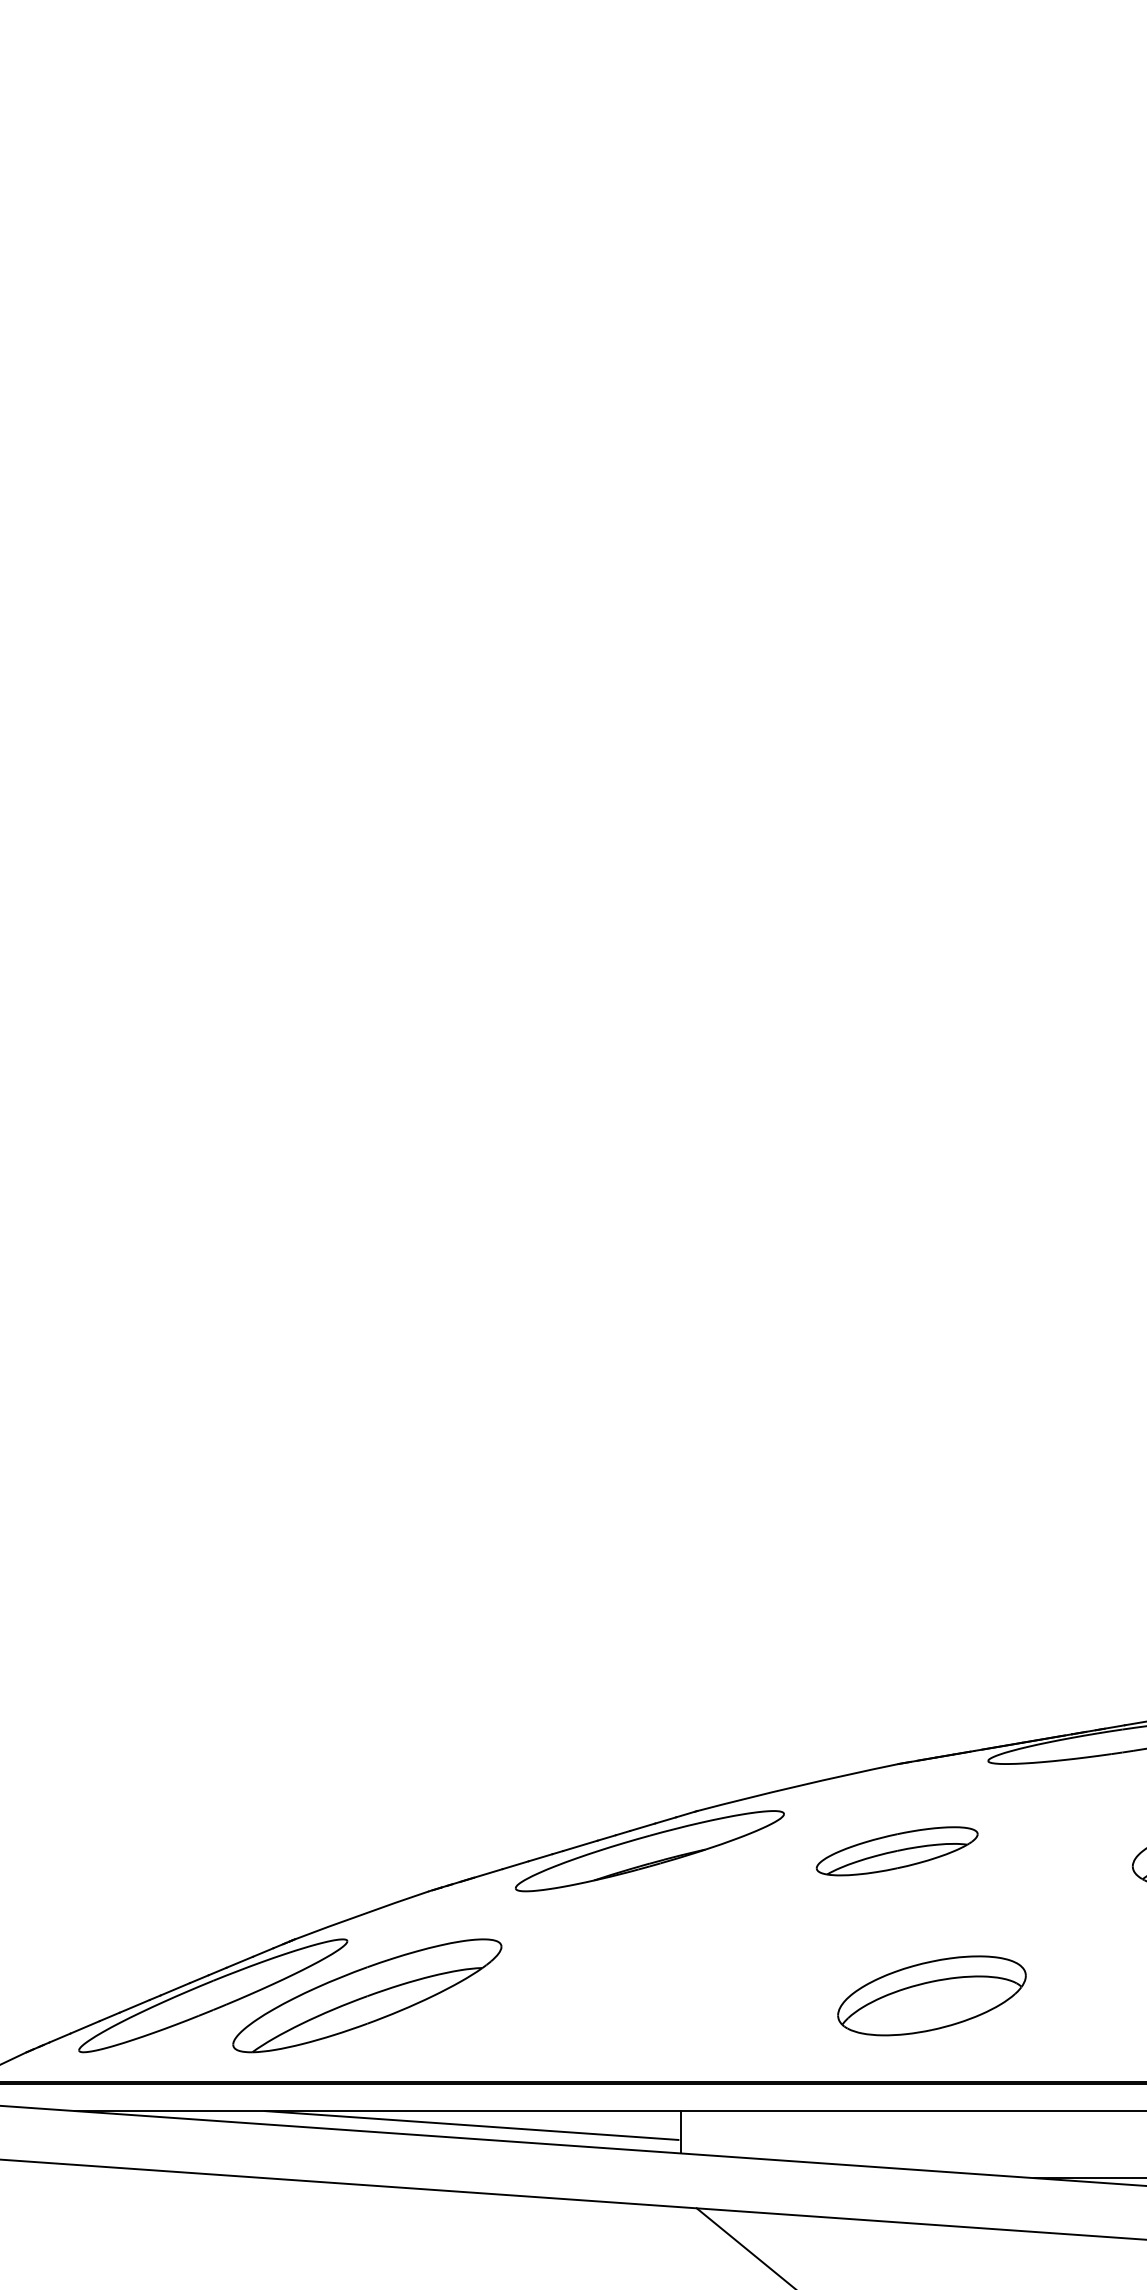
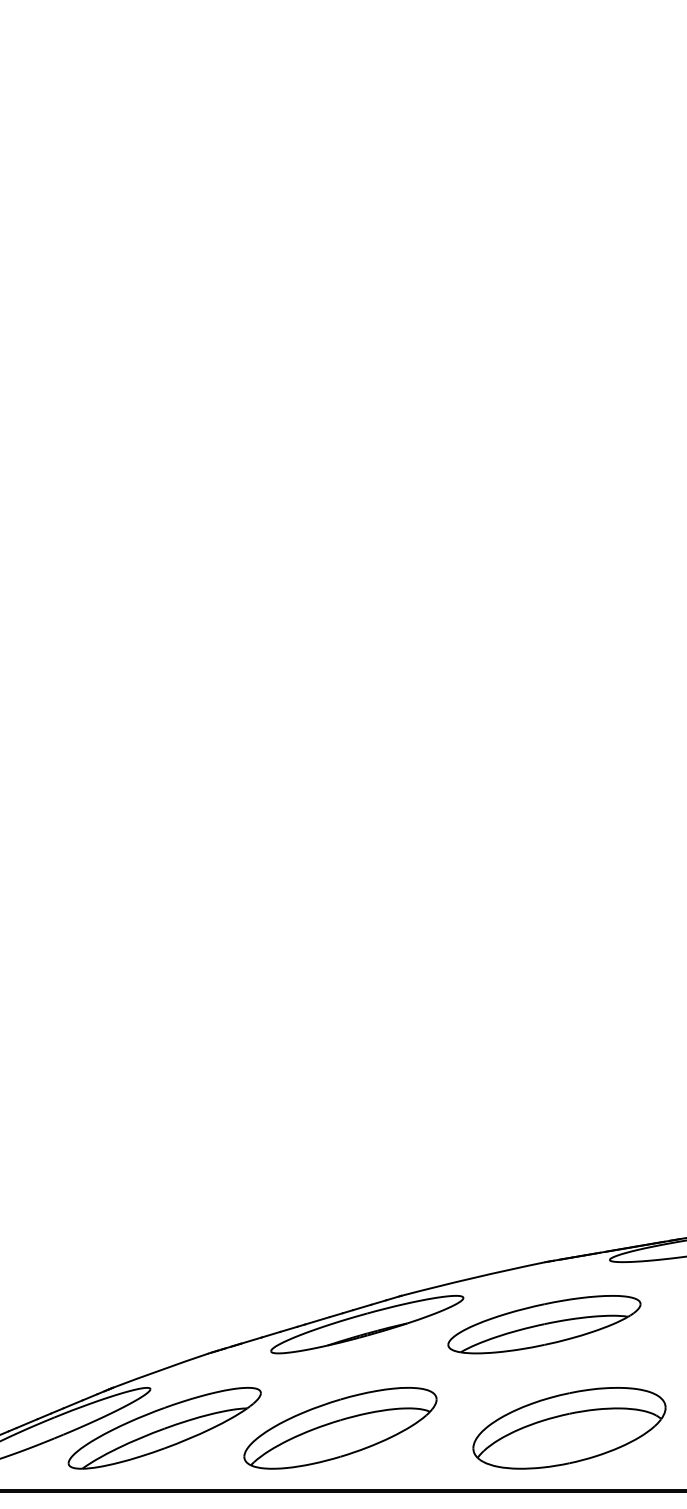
part: (897, 1851) -> (544, 1324), size x1.67
part: (612, 1995) -> (340, 1428), added
part: (931, 1995) -> (569, 1428), size x1.43

